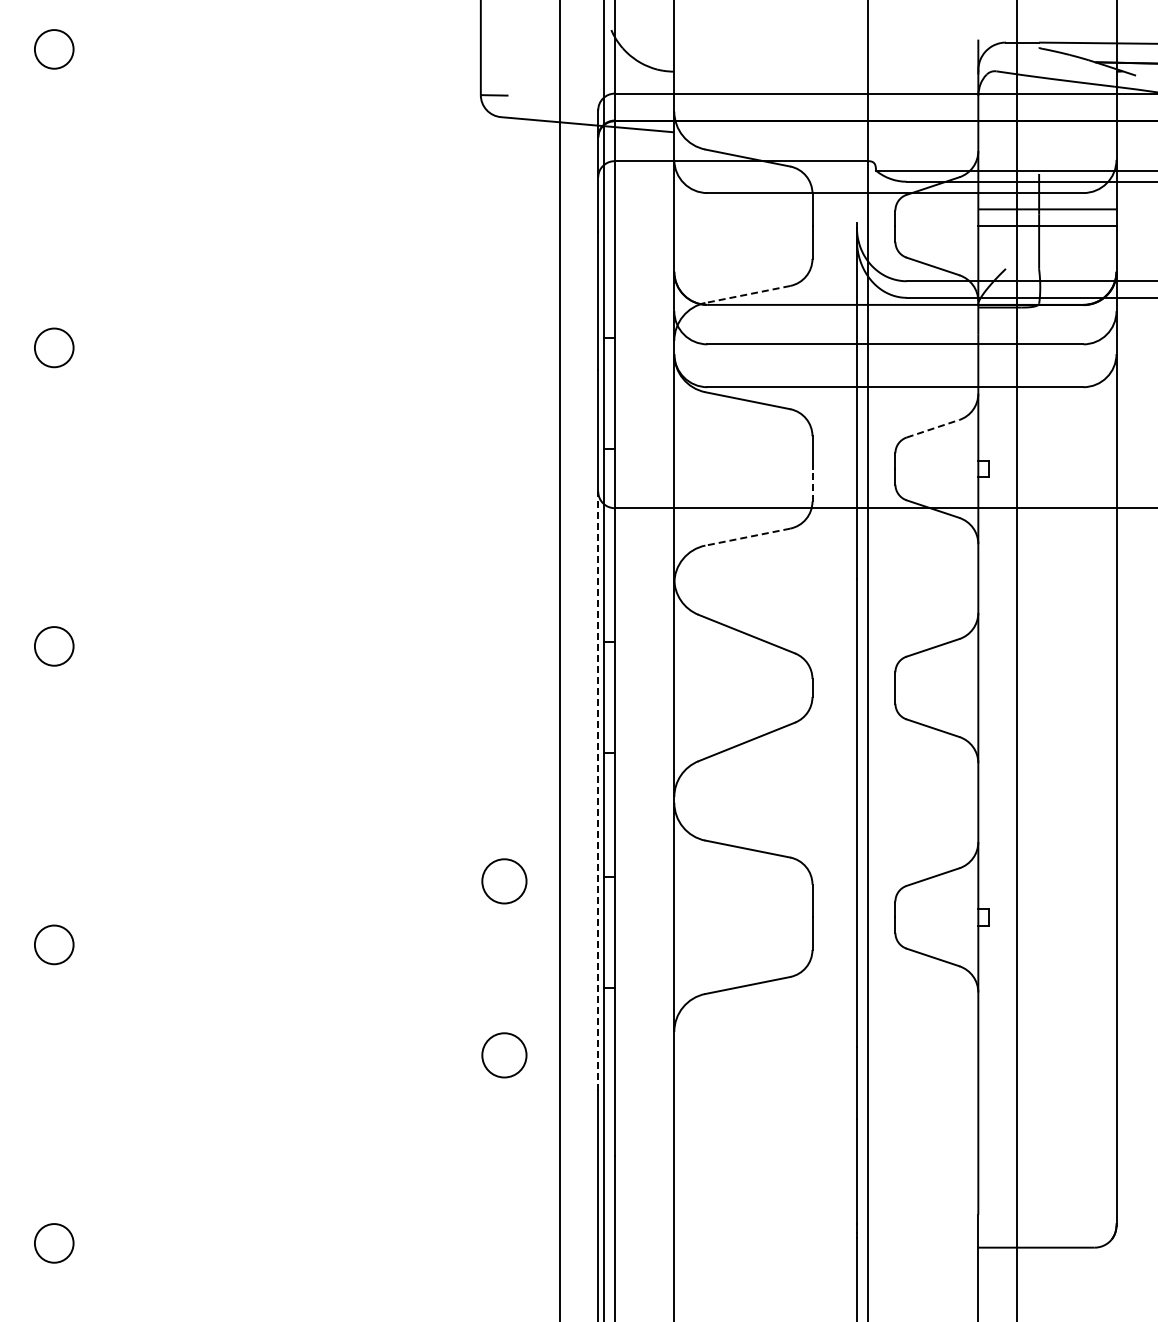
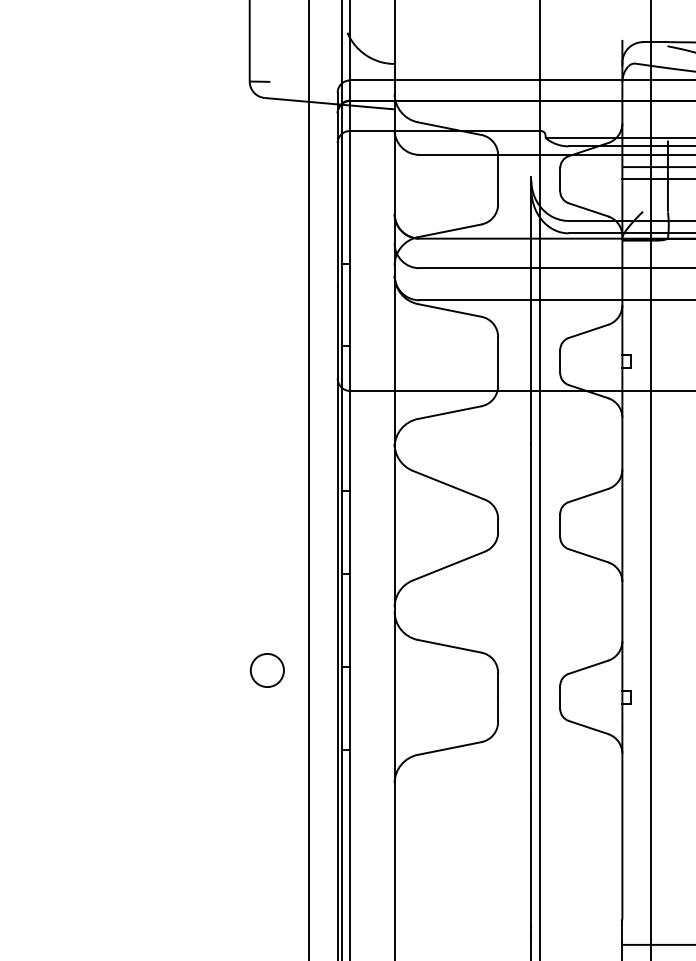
line: (747, 294) -> (449, 230), dashed -> solid
line: (933, 428) -> (588, 331), dashed -> solid
line: (812, 484) -> (498, 373), dashed -> solid
line: (747, 537) -> (449, 412), dashed -> solid
line: (598, 791) -> (337, 603), dashed -> solid
circle: (504, 1055) -> (267, 800), removed

